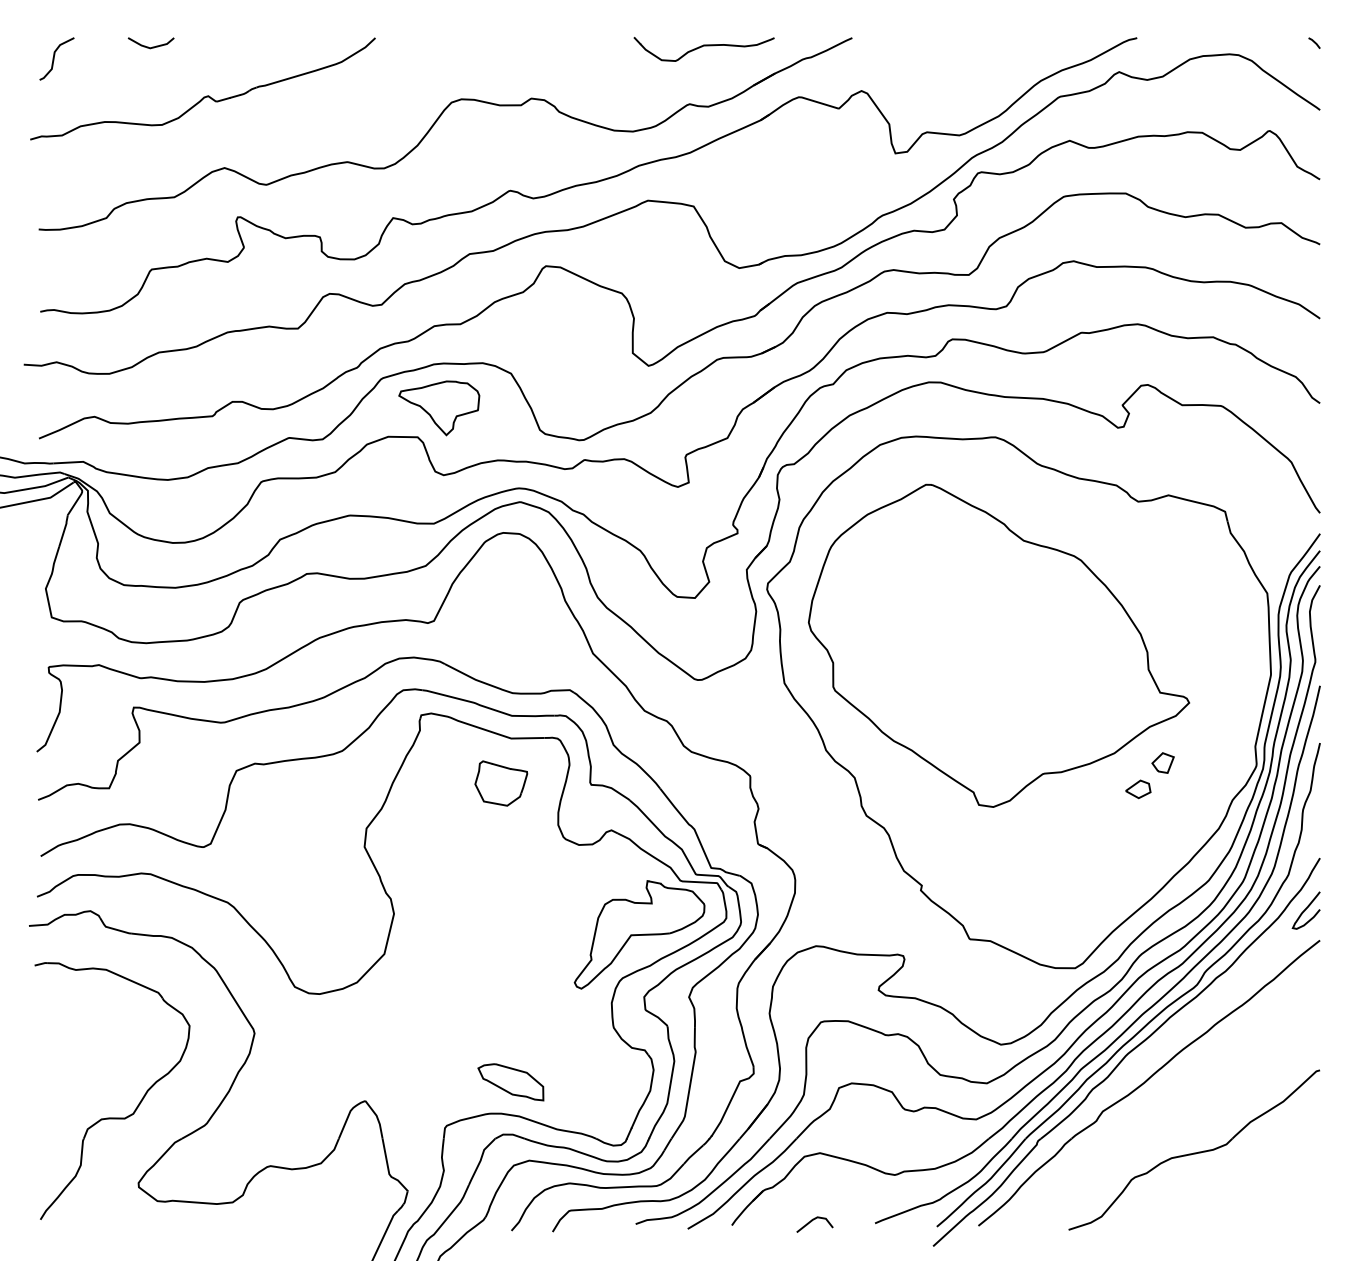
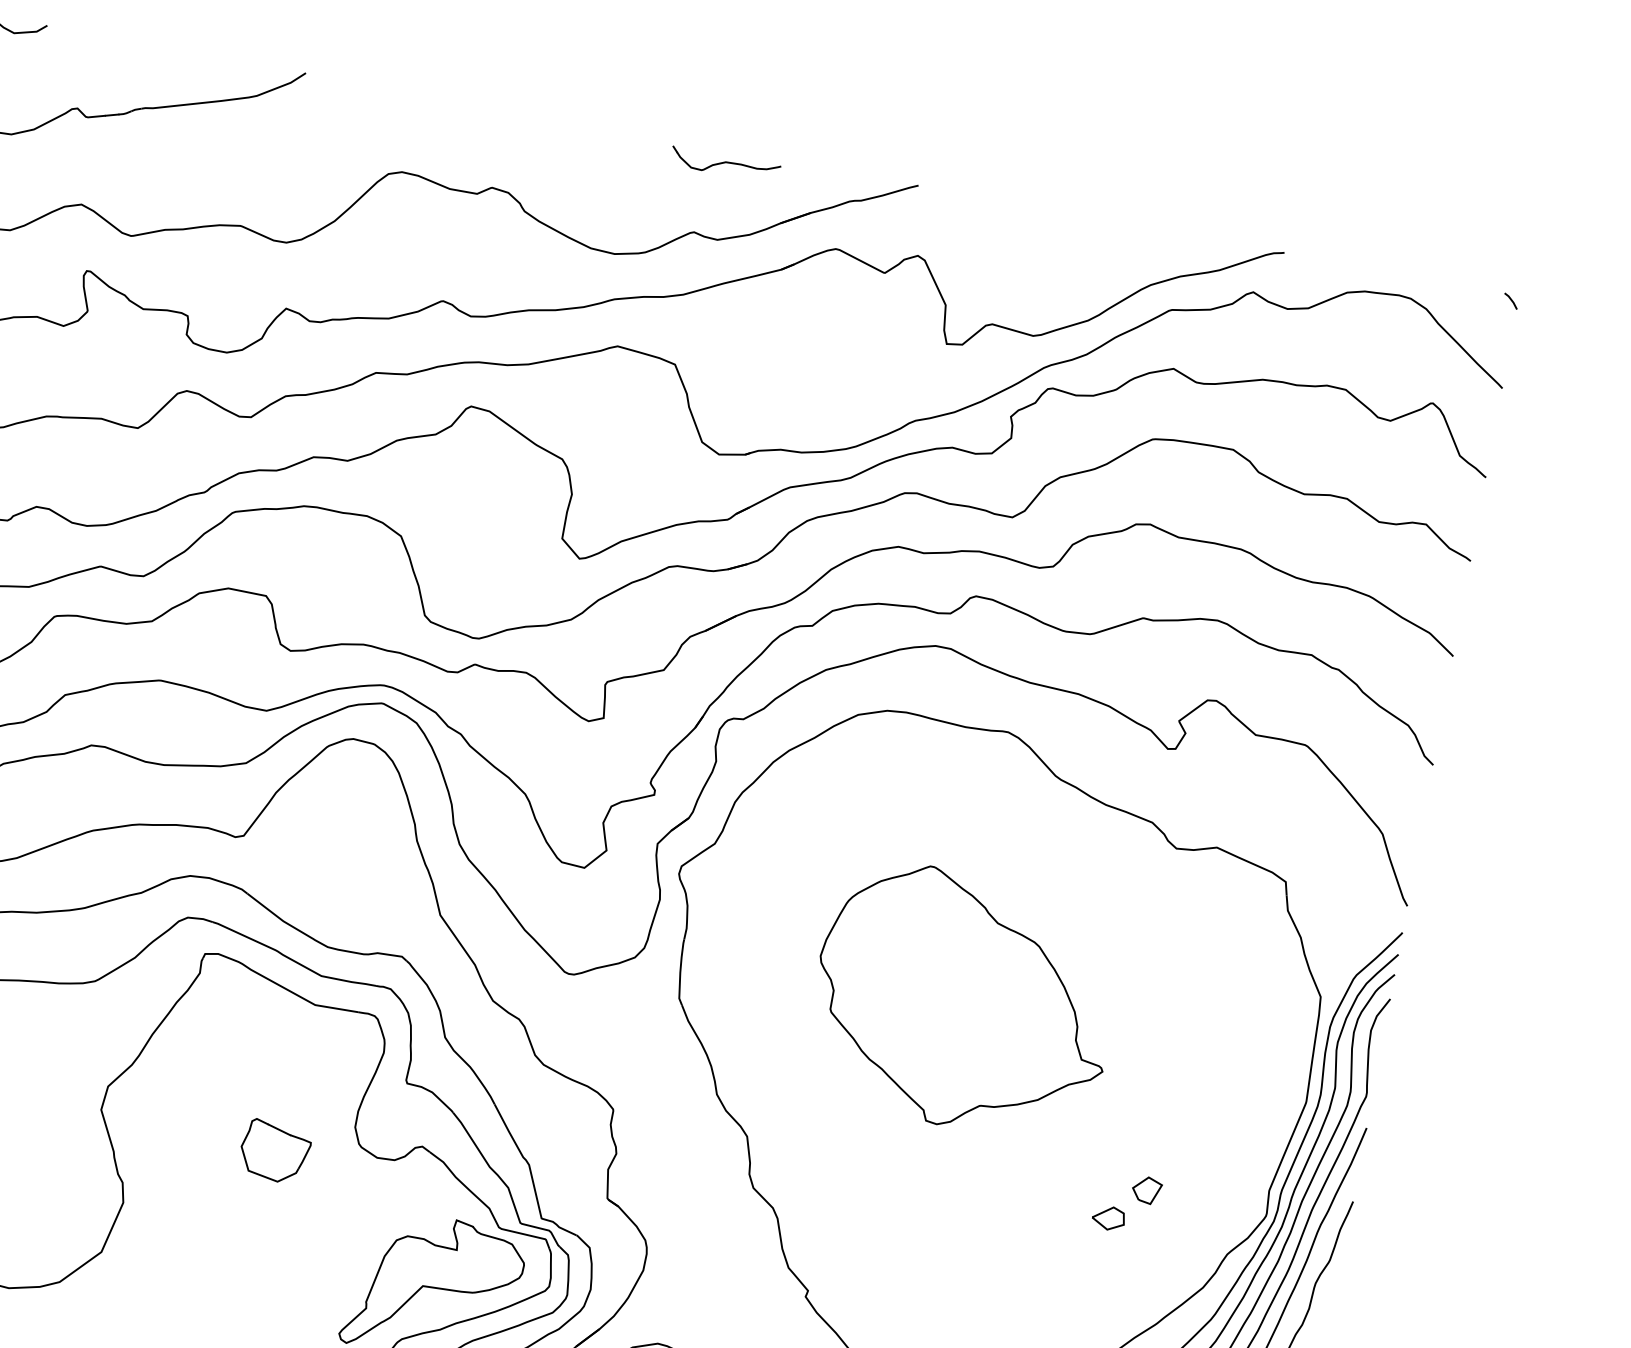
part: (703, 49) -> (724, 165), size x0.6
part: (439, 408) -> (300, 564), removed
part: (999, 645) -> (964, 1000), size x0.6
part: (501, 783) -> (275, 1151), moved

